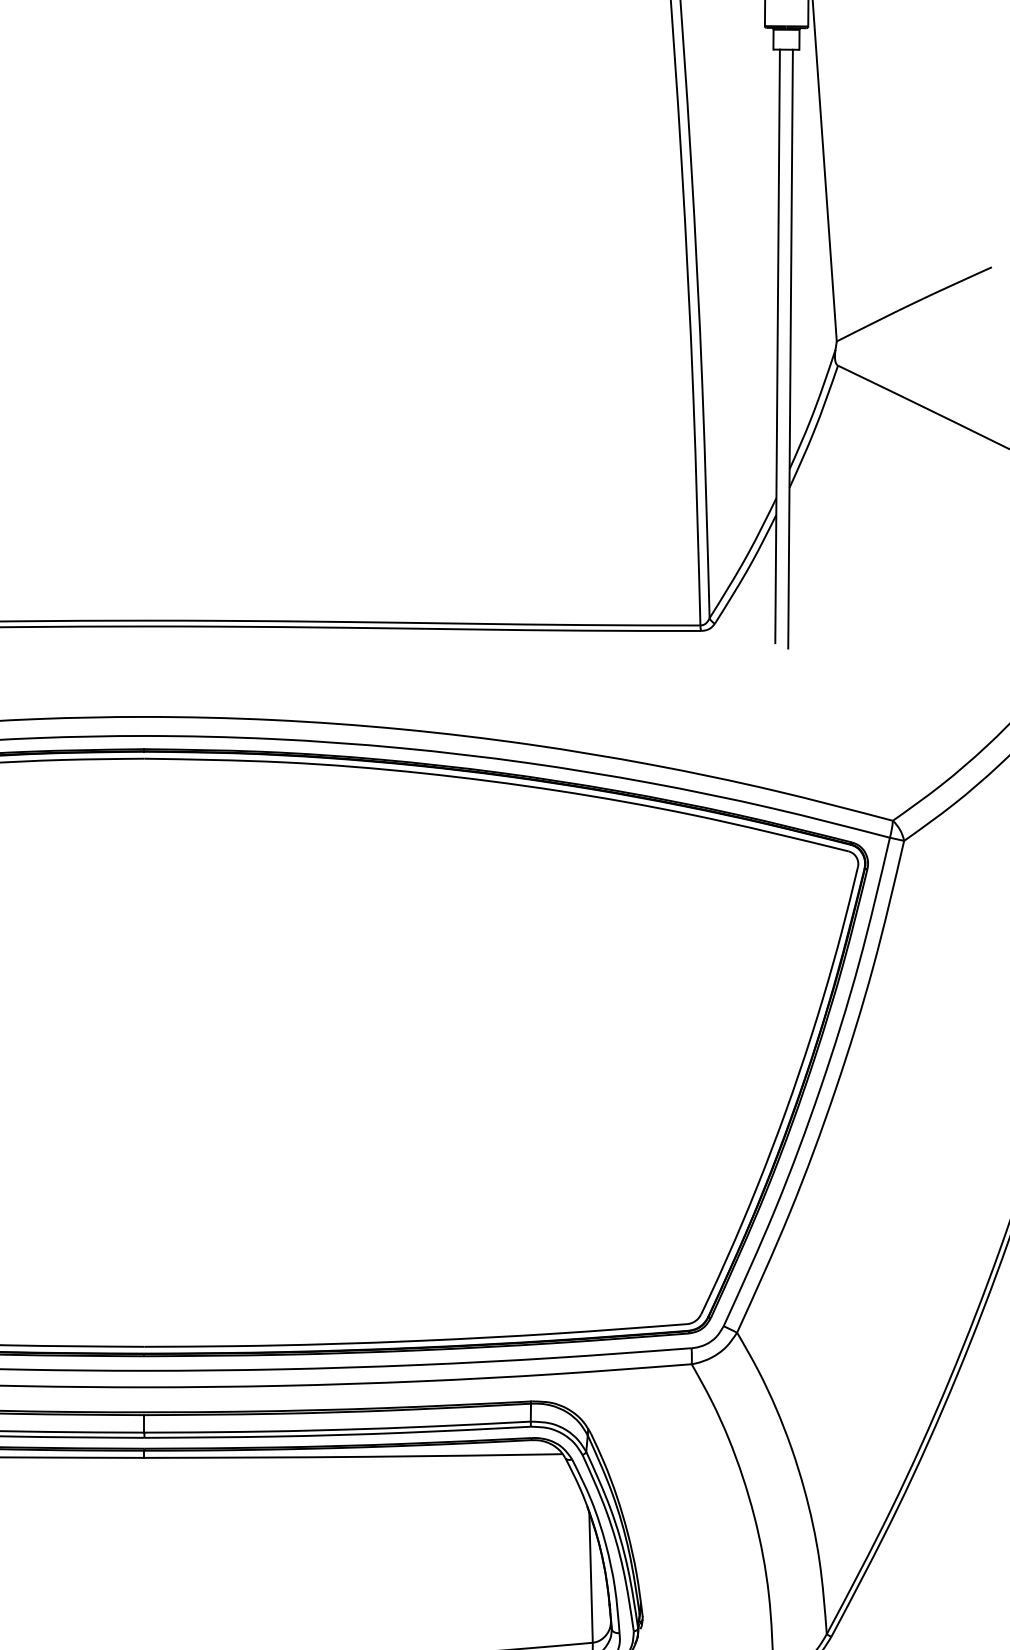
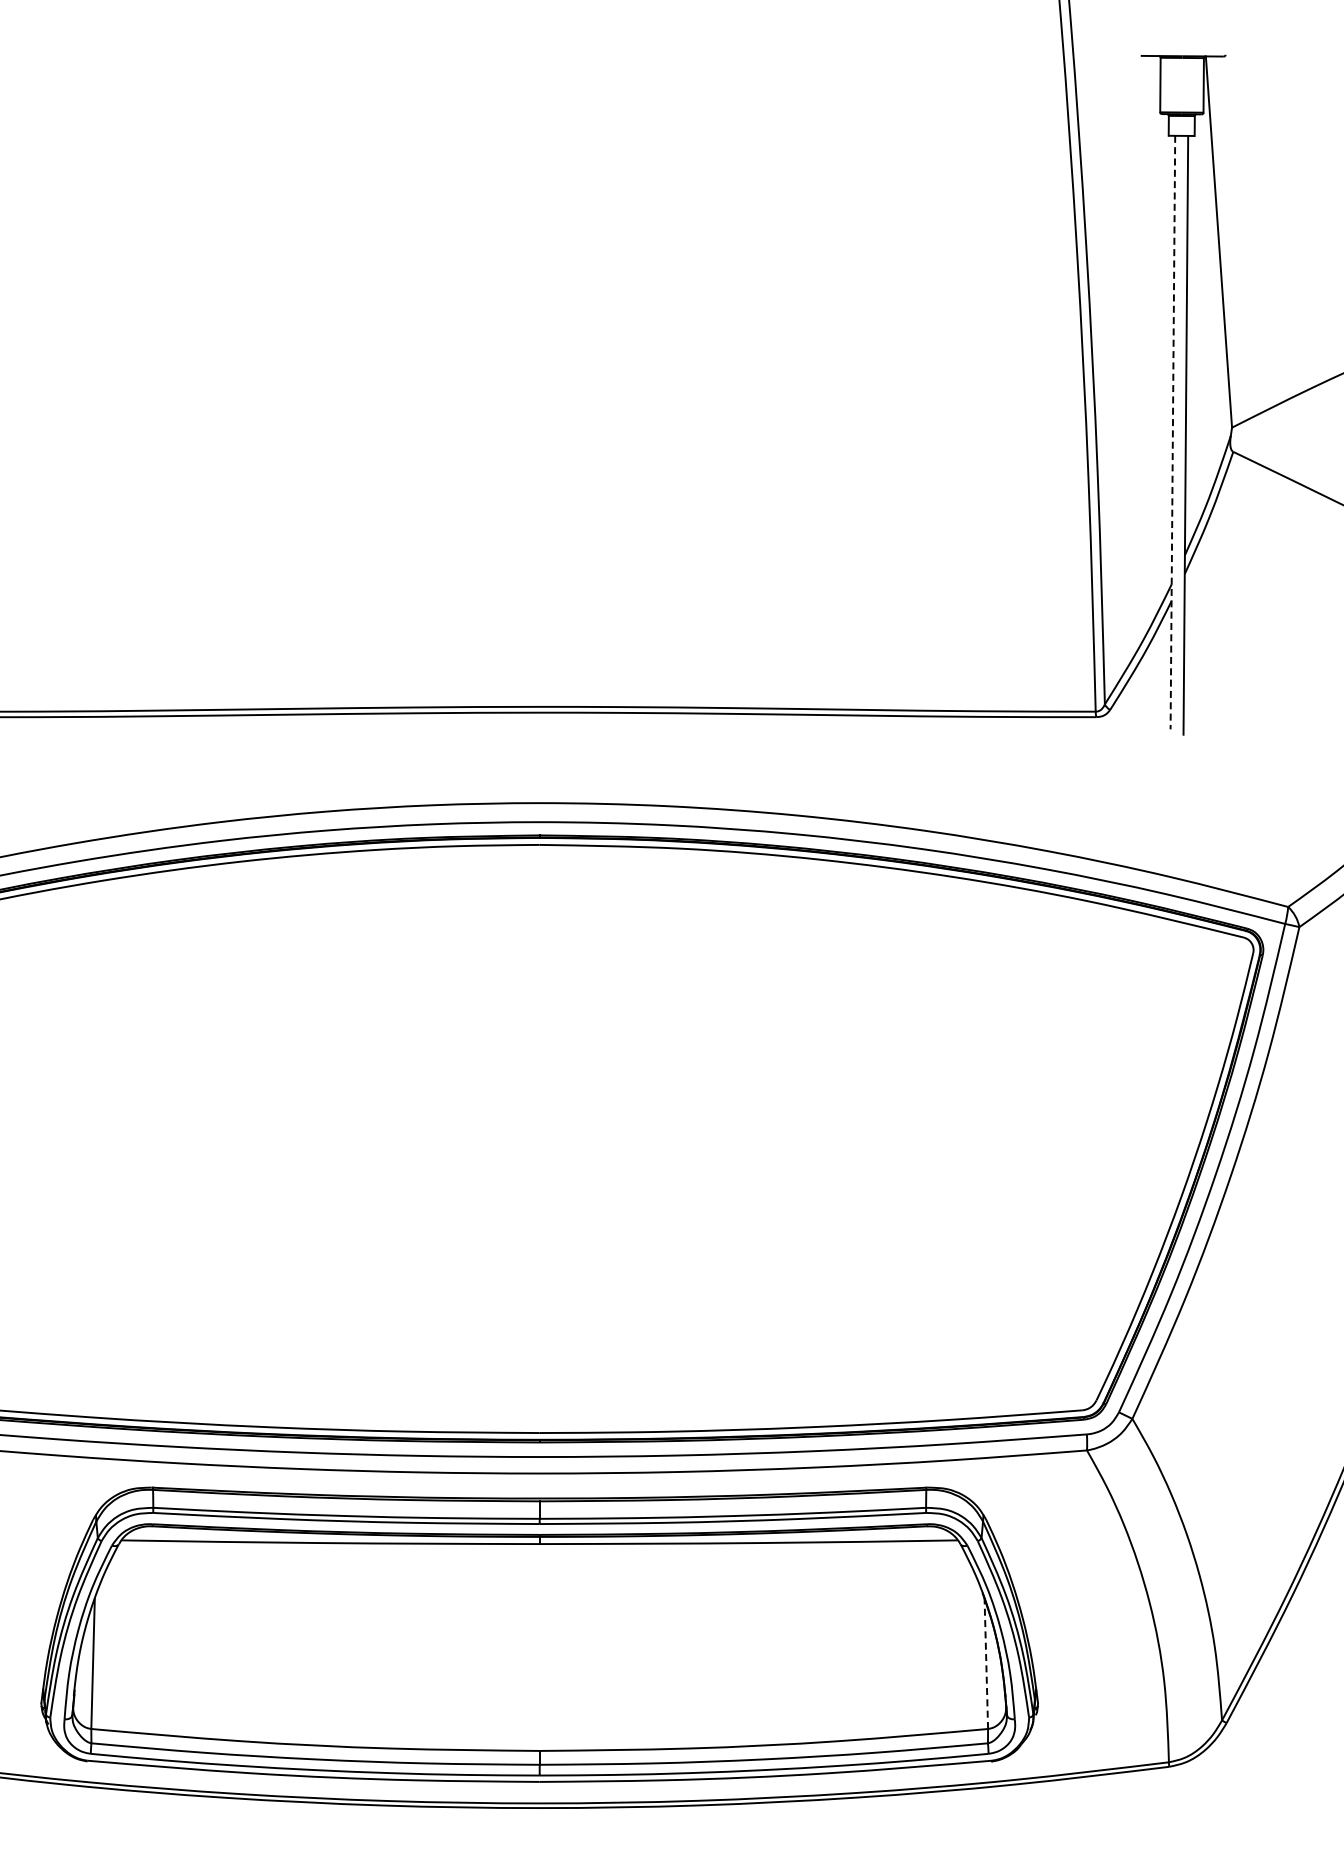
line: (777, 346) -> (1172, 432), solid -> dashed
line: (591, 1577) -> (986, 1663), solid -> dashed

